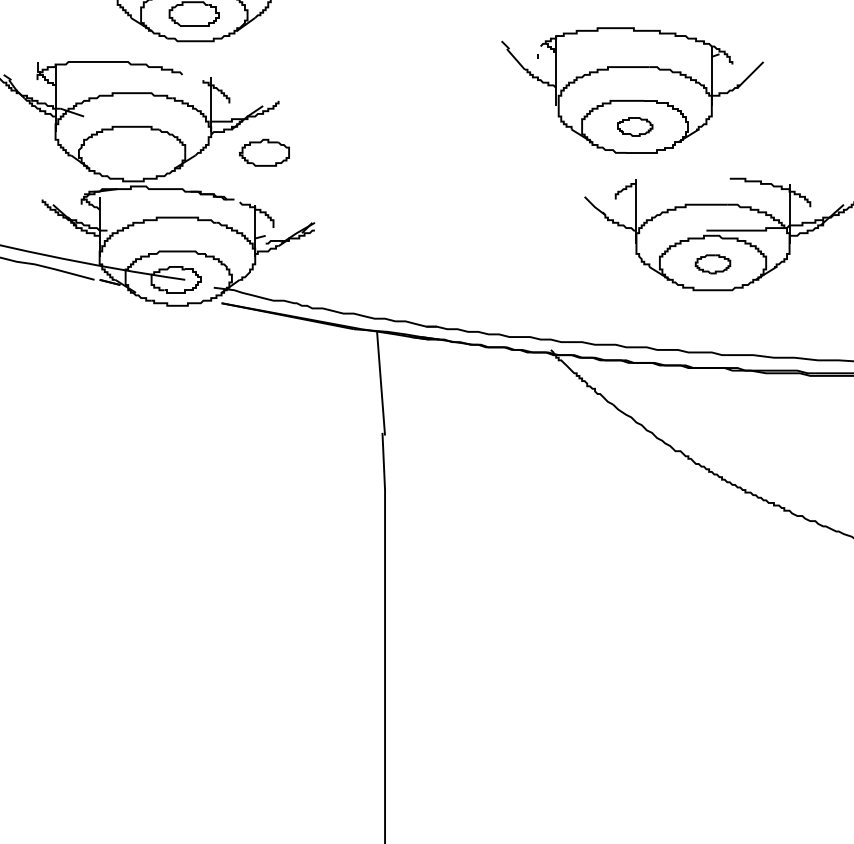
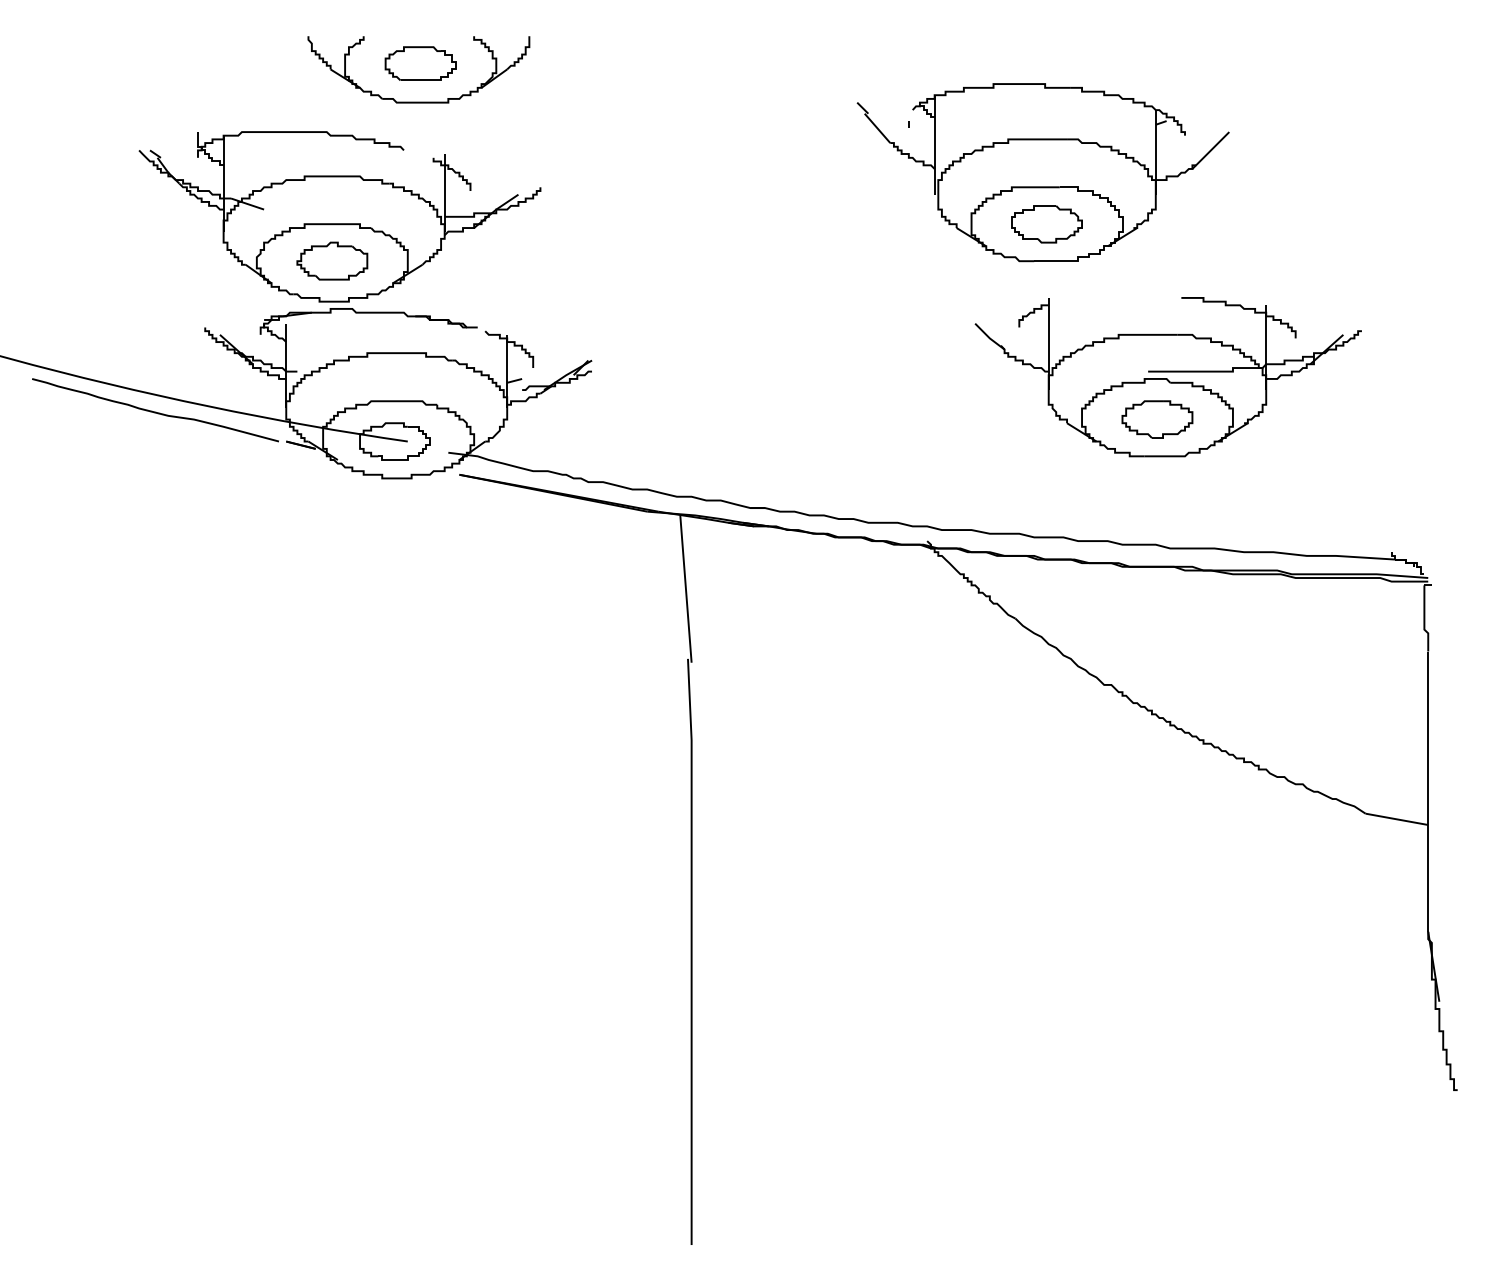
part: (634, 127) -> (1046, 224), size x1.43
part: (264, 152) -> (332, 260), moved
part: (713, 264) -> (1157, 419), size x1.43

